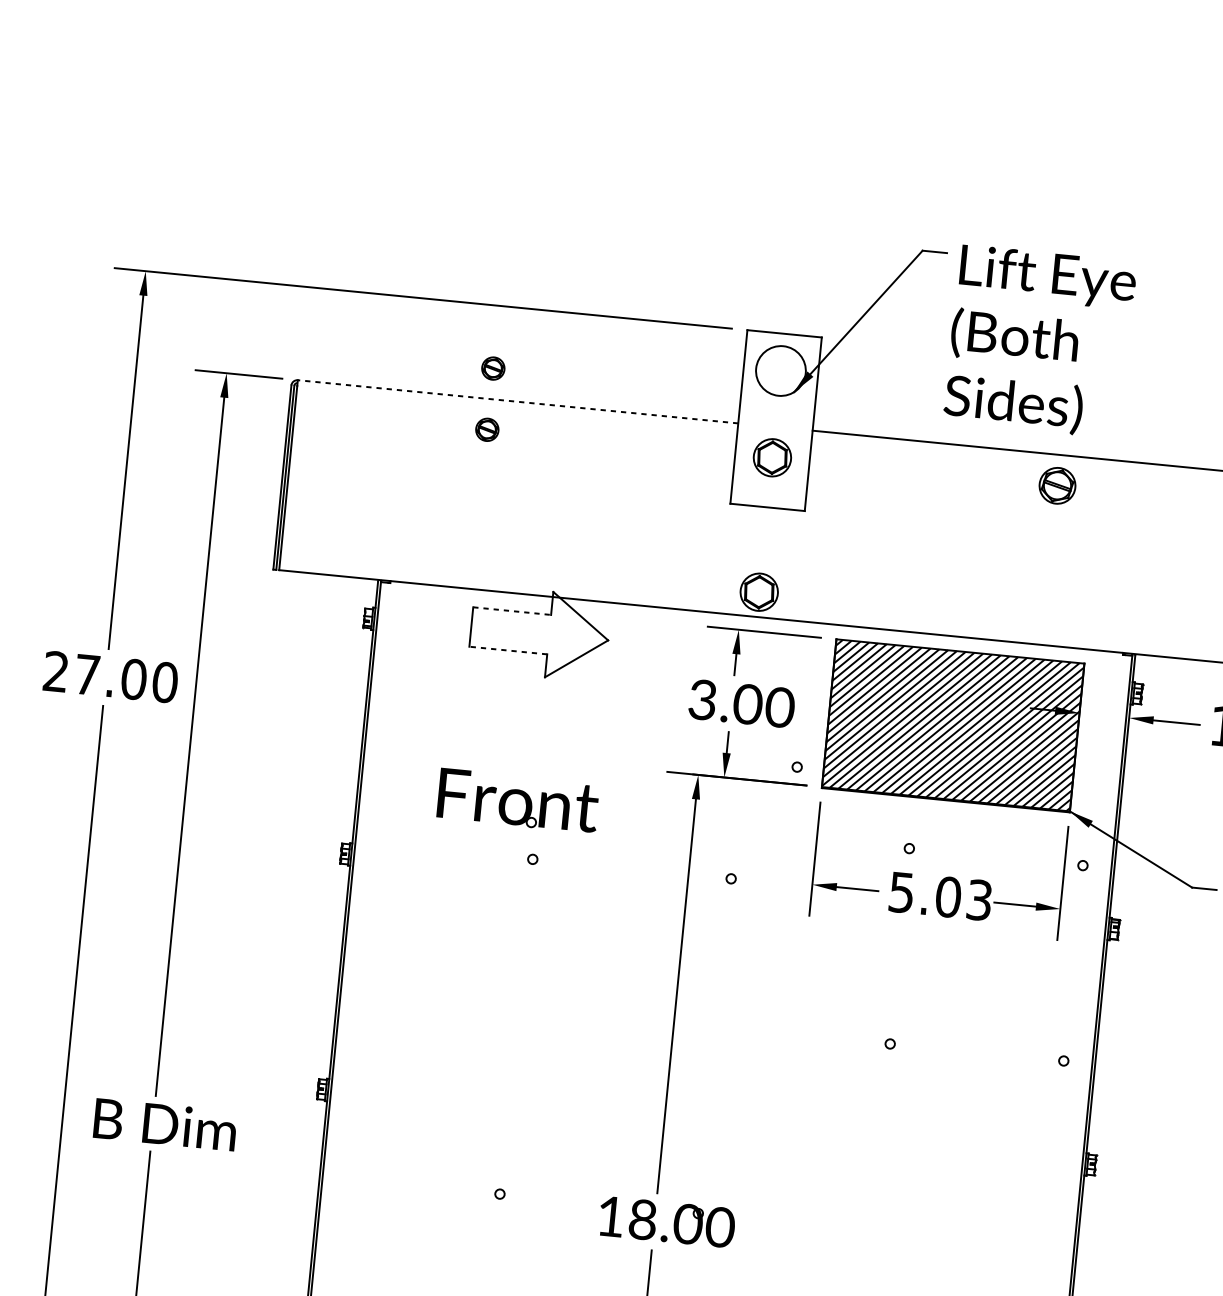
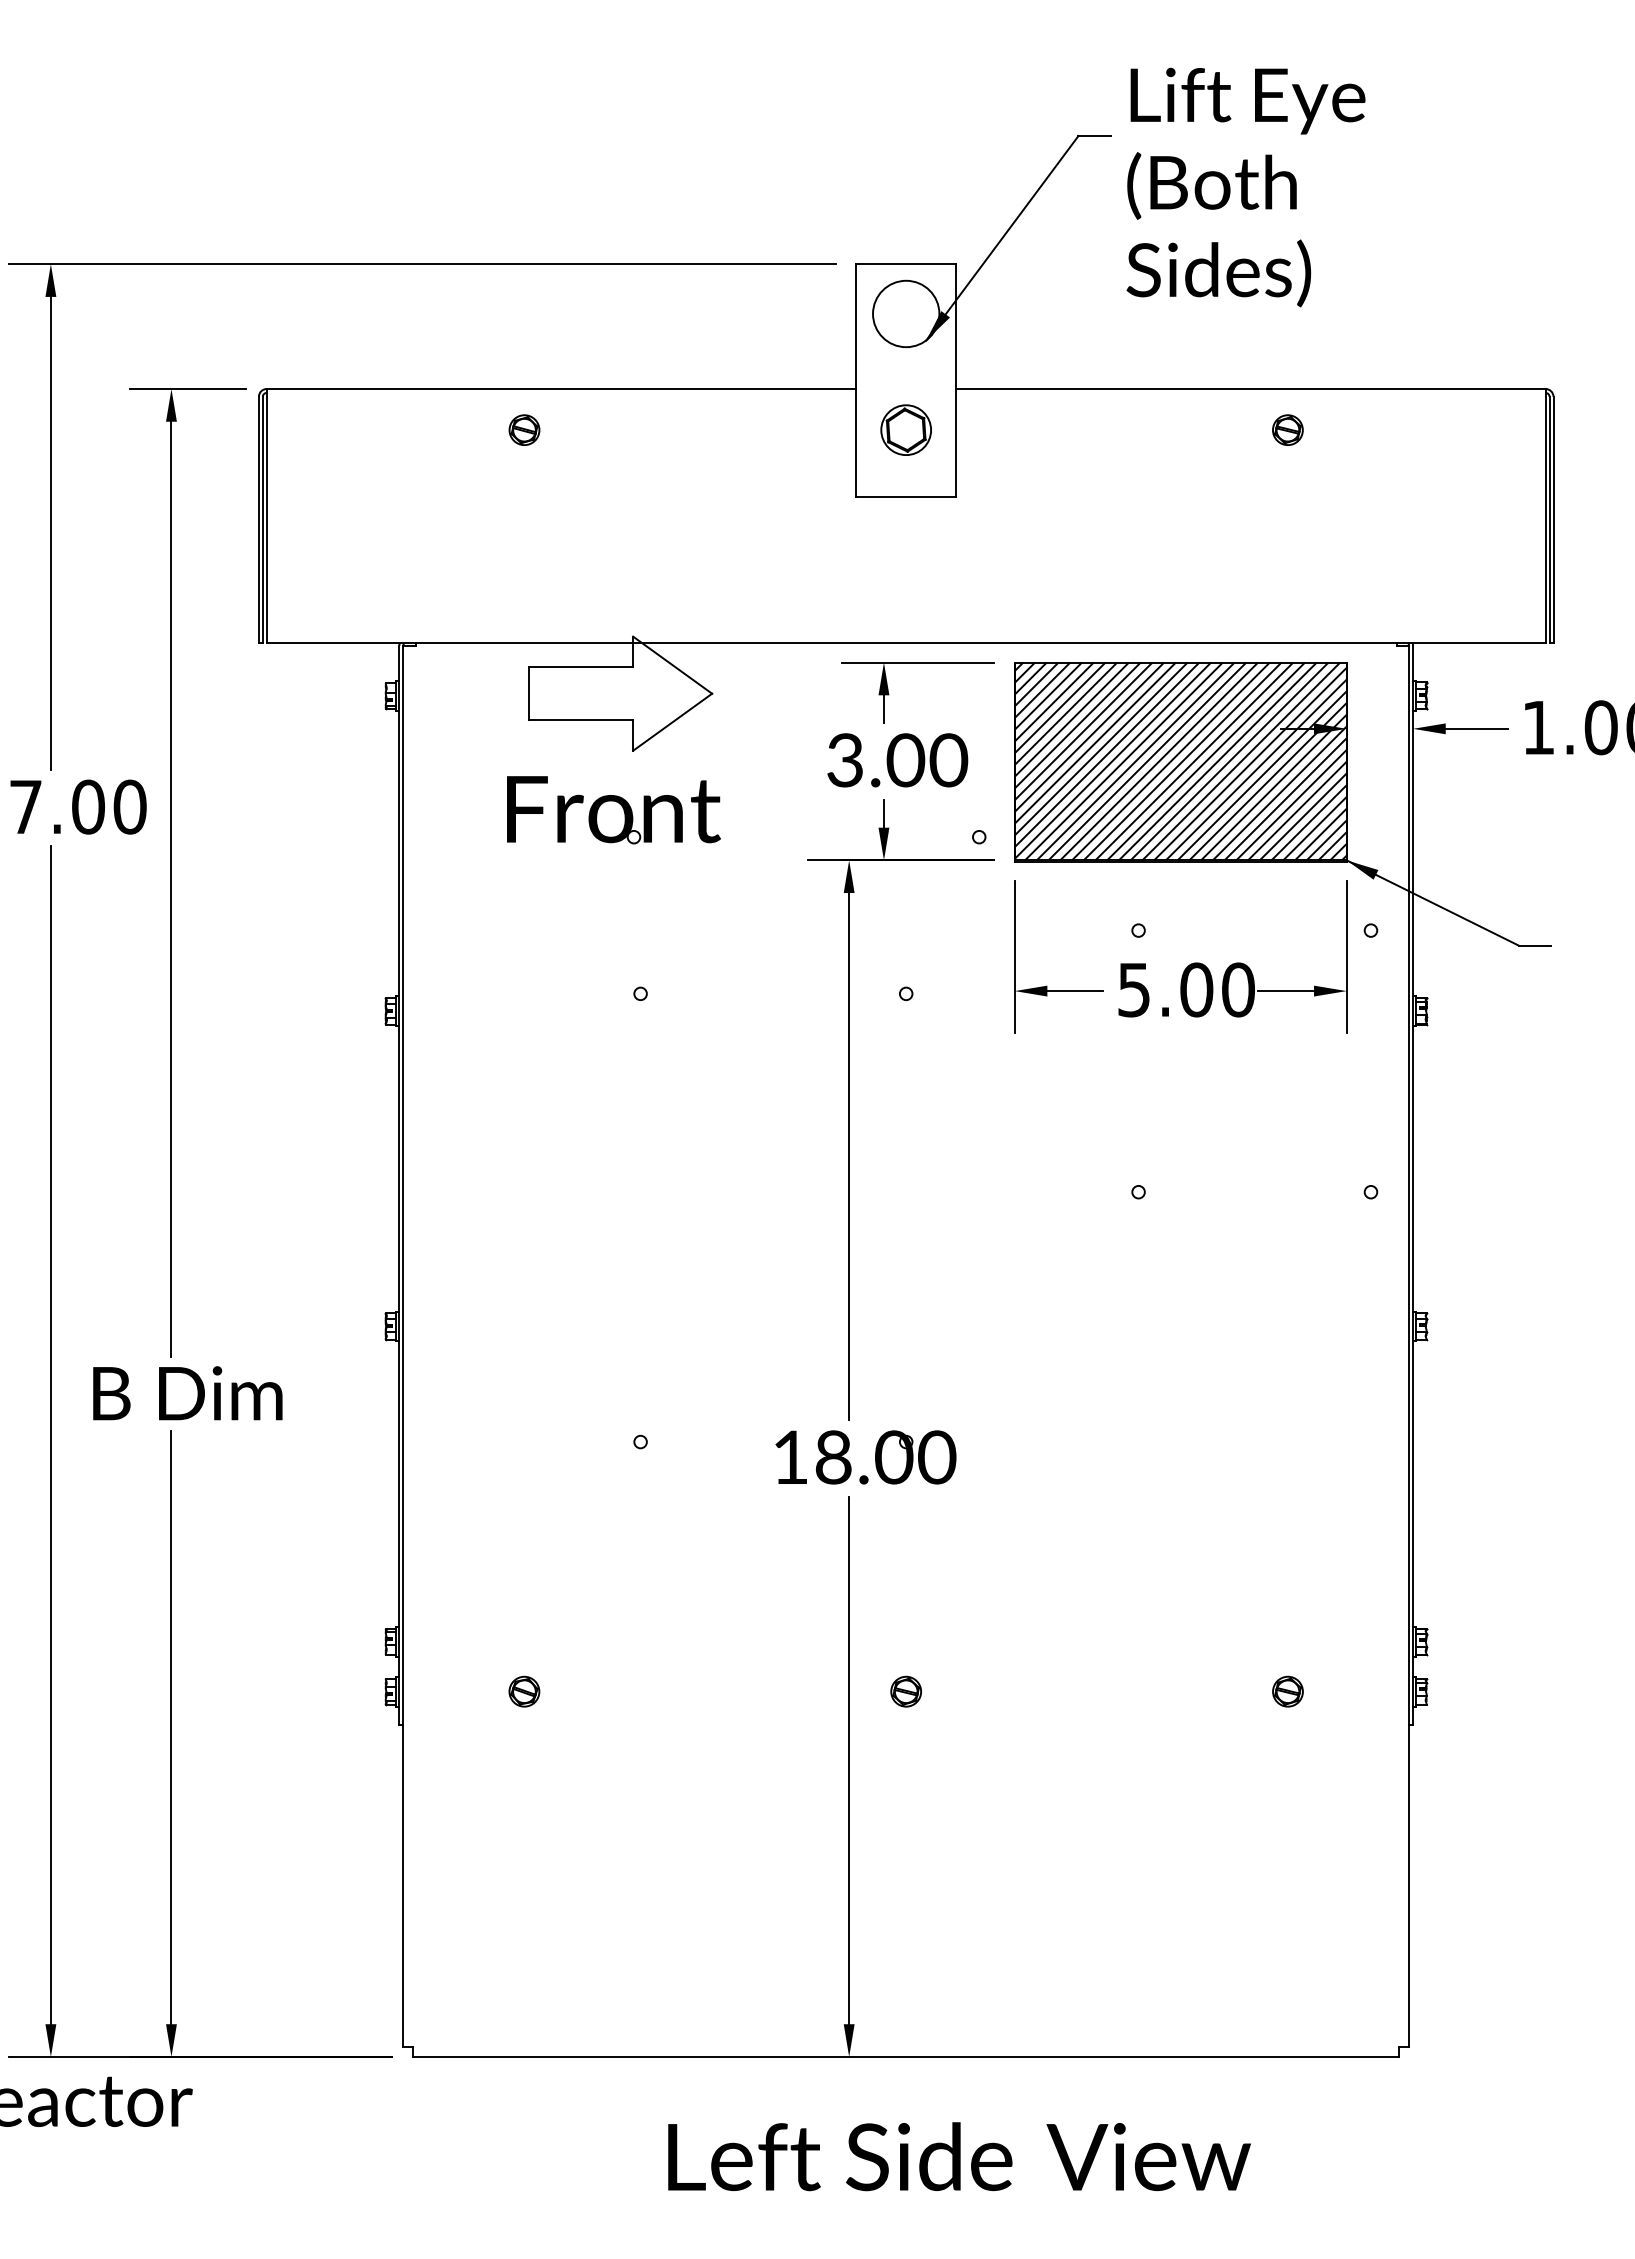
text: (1039, 341) -> (1245, 187), moved
part: (493, 368) -> (524, 347), removed
line: (517, 402) -> (561, 389), dashed -> solid
part: (1057, 485) -> (1287, 429), size x0.62
part: (758, 591) -> (905, 609), removed
line: (512, 611) -> (581, 667), dashed -> solid
line: (507, 650) -> (580, 720), dashed -> solid
part: (518, 801) -> (613, 810), moved
text: (979, 899) -> (1238, 989), 5.03 -> 5.00

